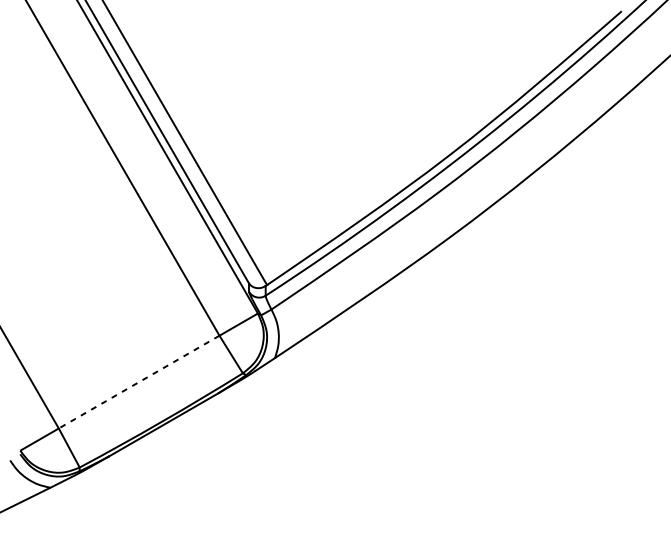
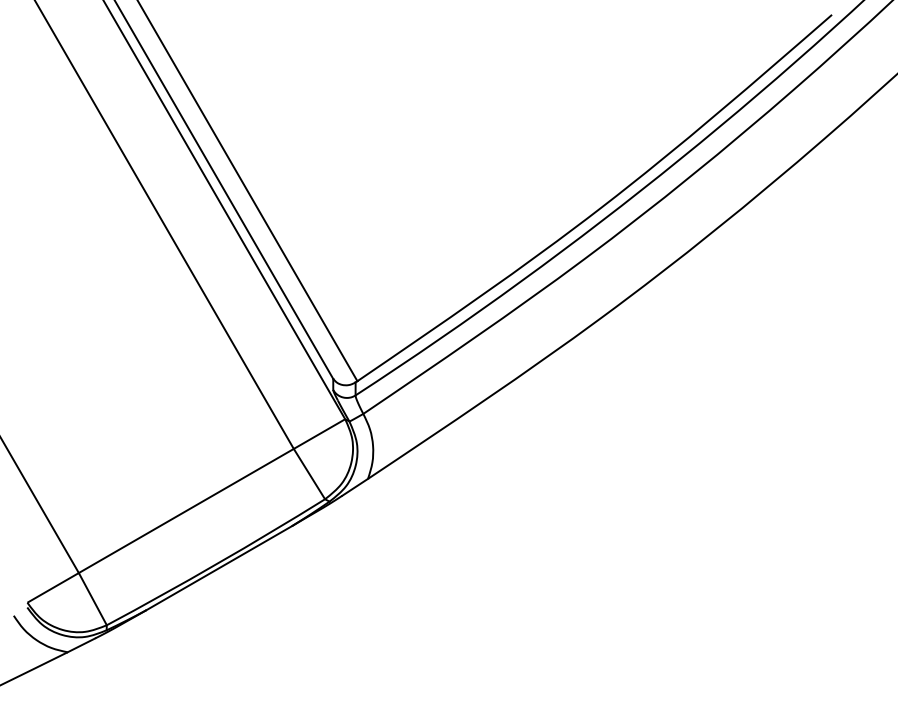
line: (138, 382) -> (185, 511), dashed -> solid

